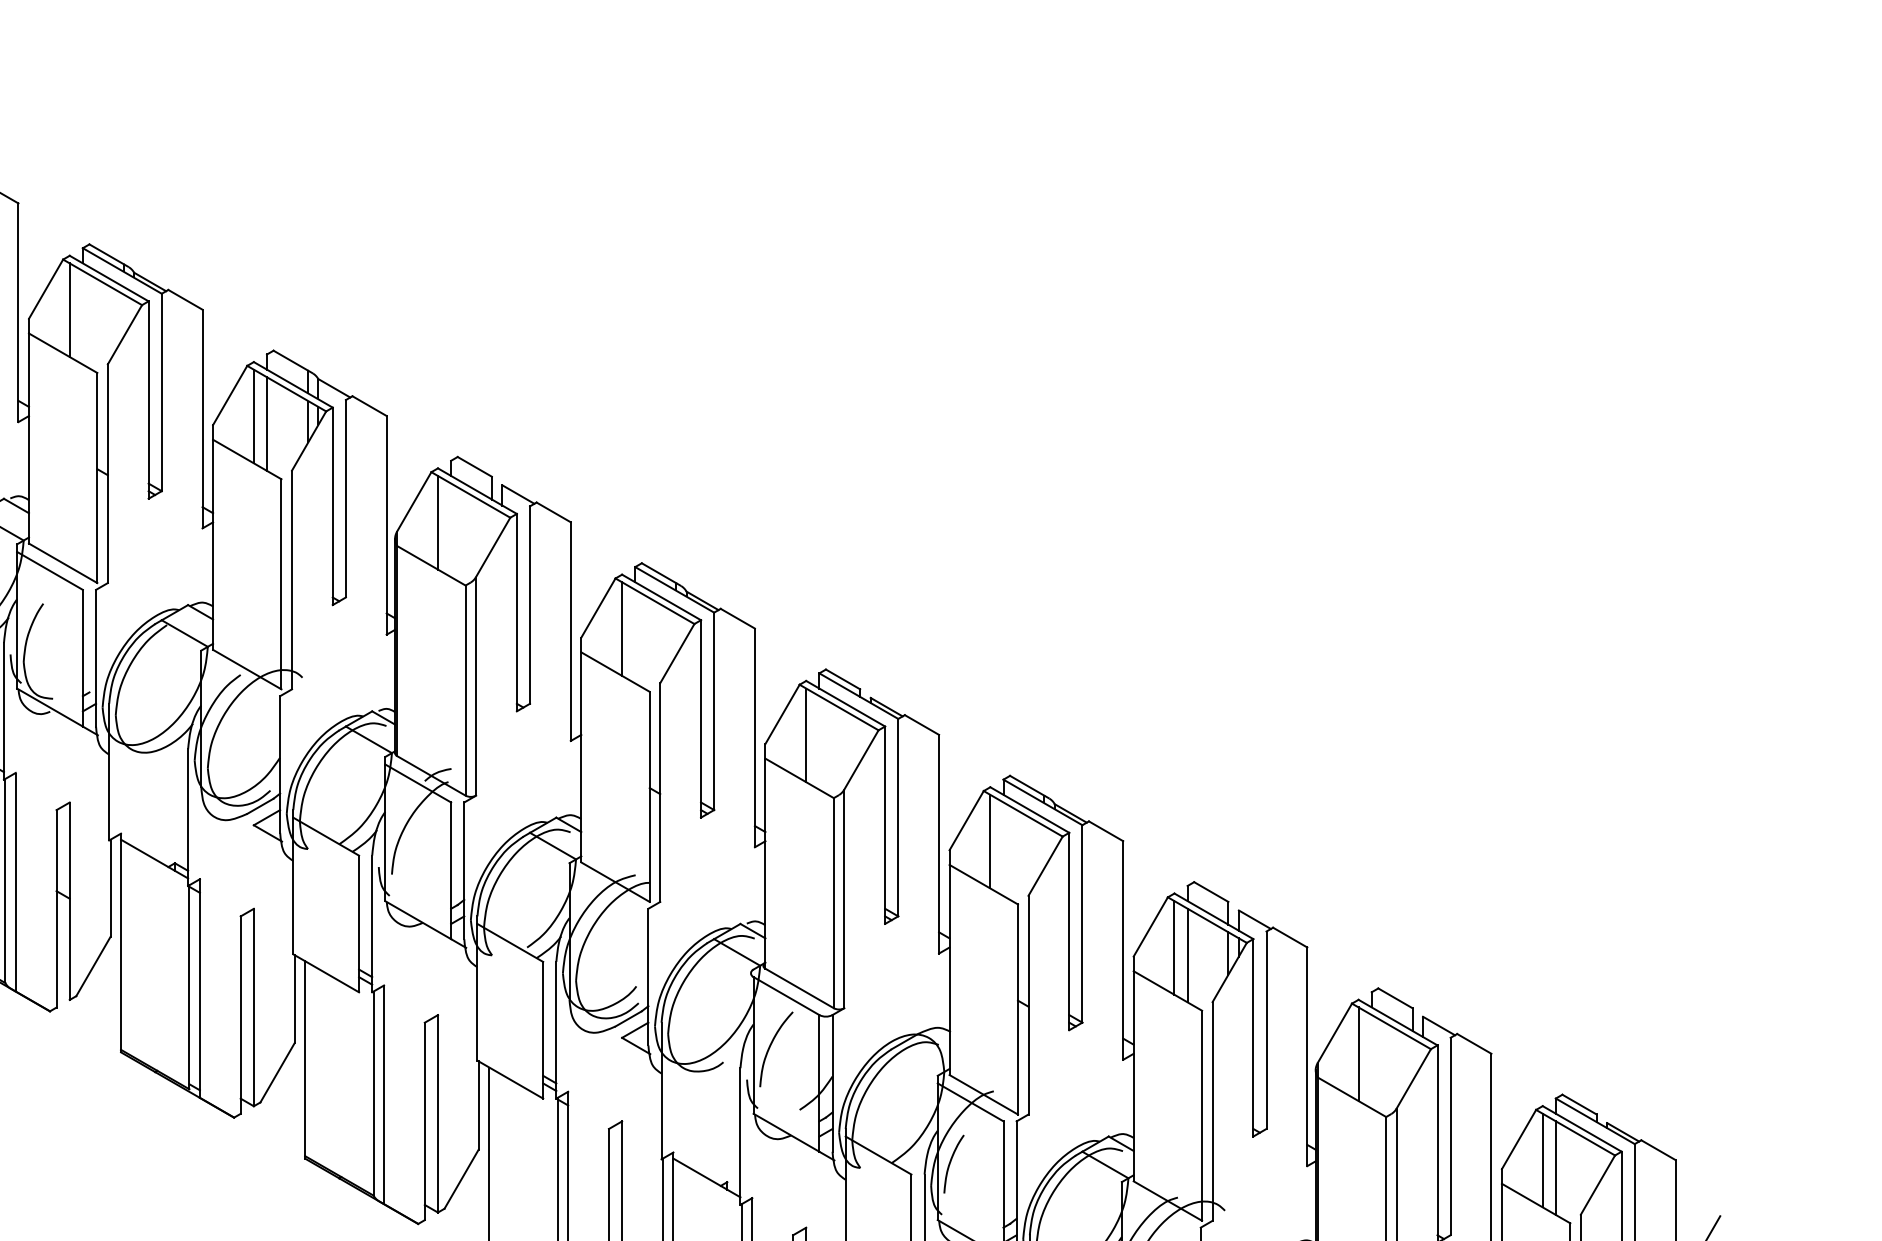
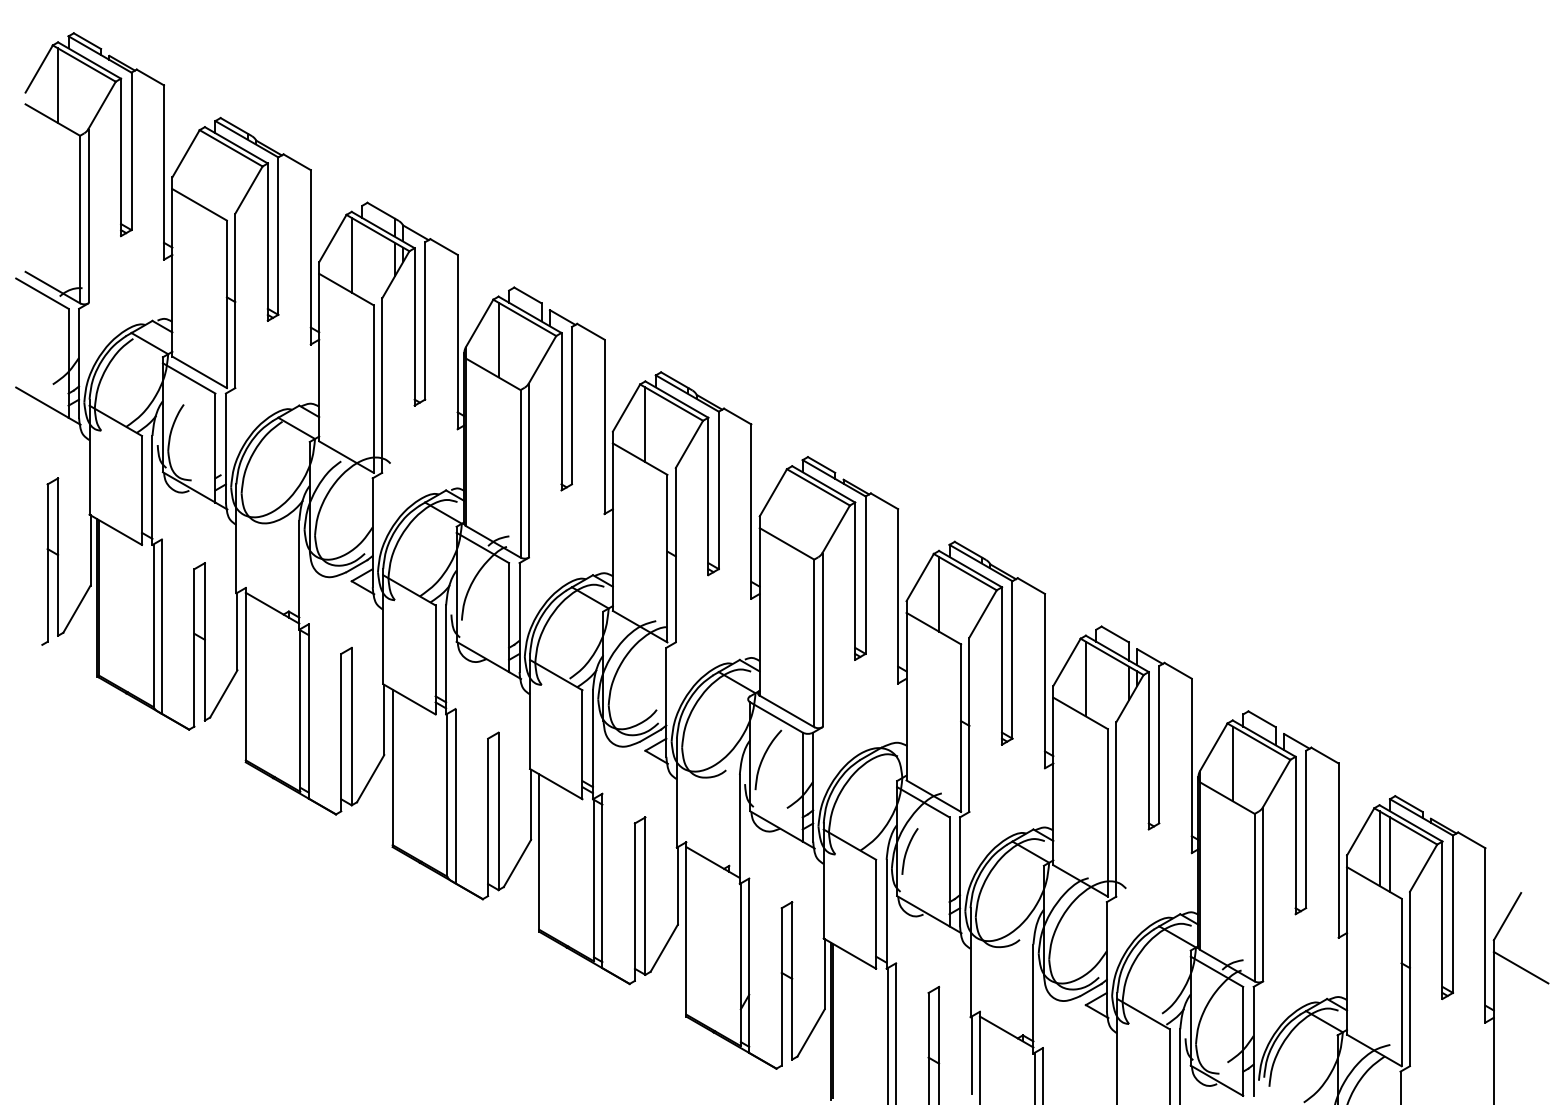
line: (69, 310) -> (204, 170), removed
line: (267, 424) -> (362, 261), removed
line: (806, 735) -> (792, 509), removed
line: (1187, 954) -> (1096, 684), removed

